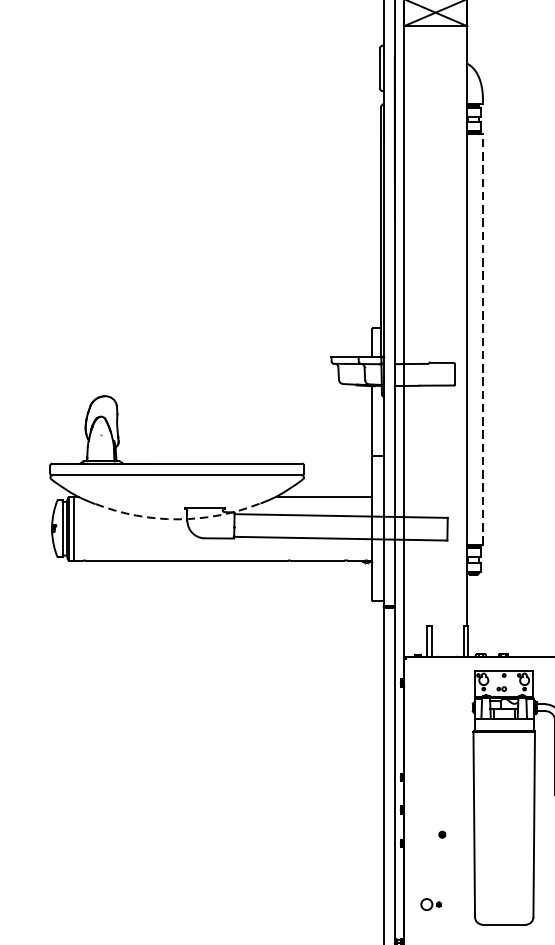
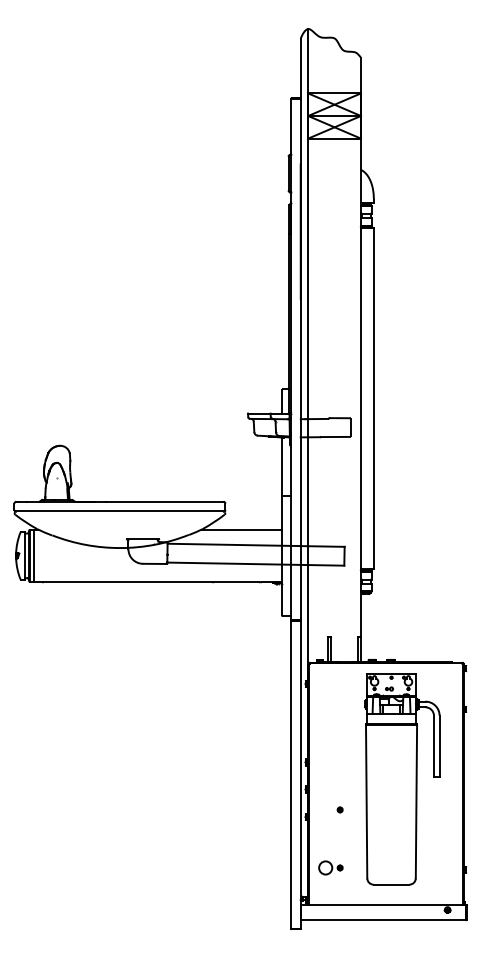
line: (482, 339) -> (373, 398), dashed -> solid
arc: (177, 519) -> (120, 548), dashed -> solid
part: (430, 904) -> (330, 867), size x1.43

